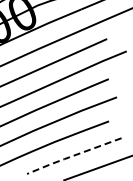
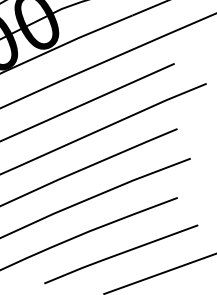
line: (72, 156) -> (118, 255), dashed -> solid

